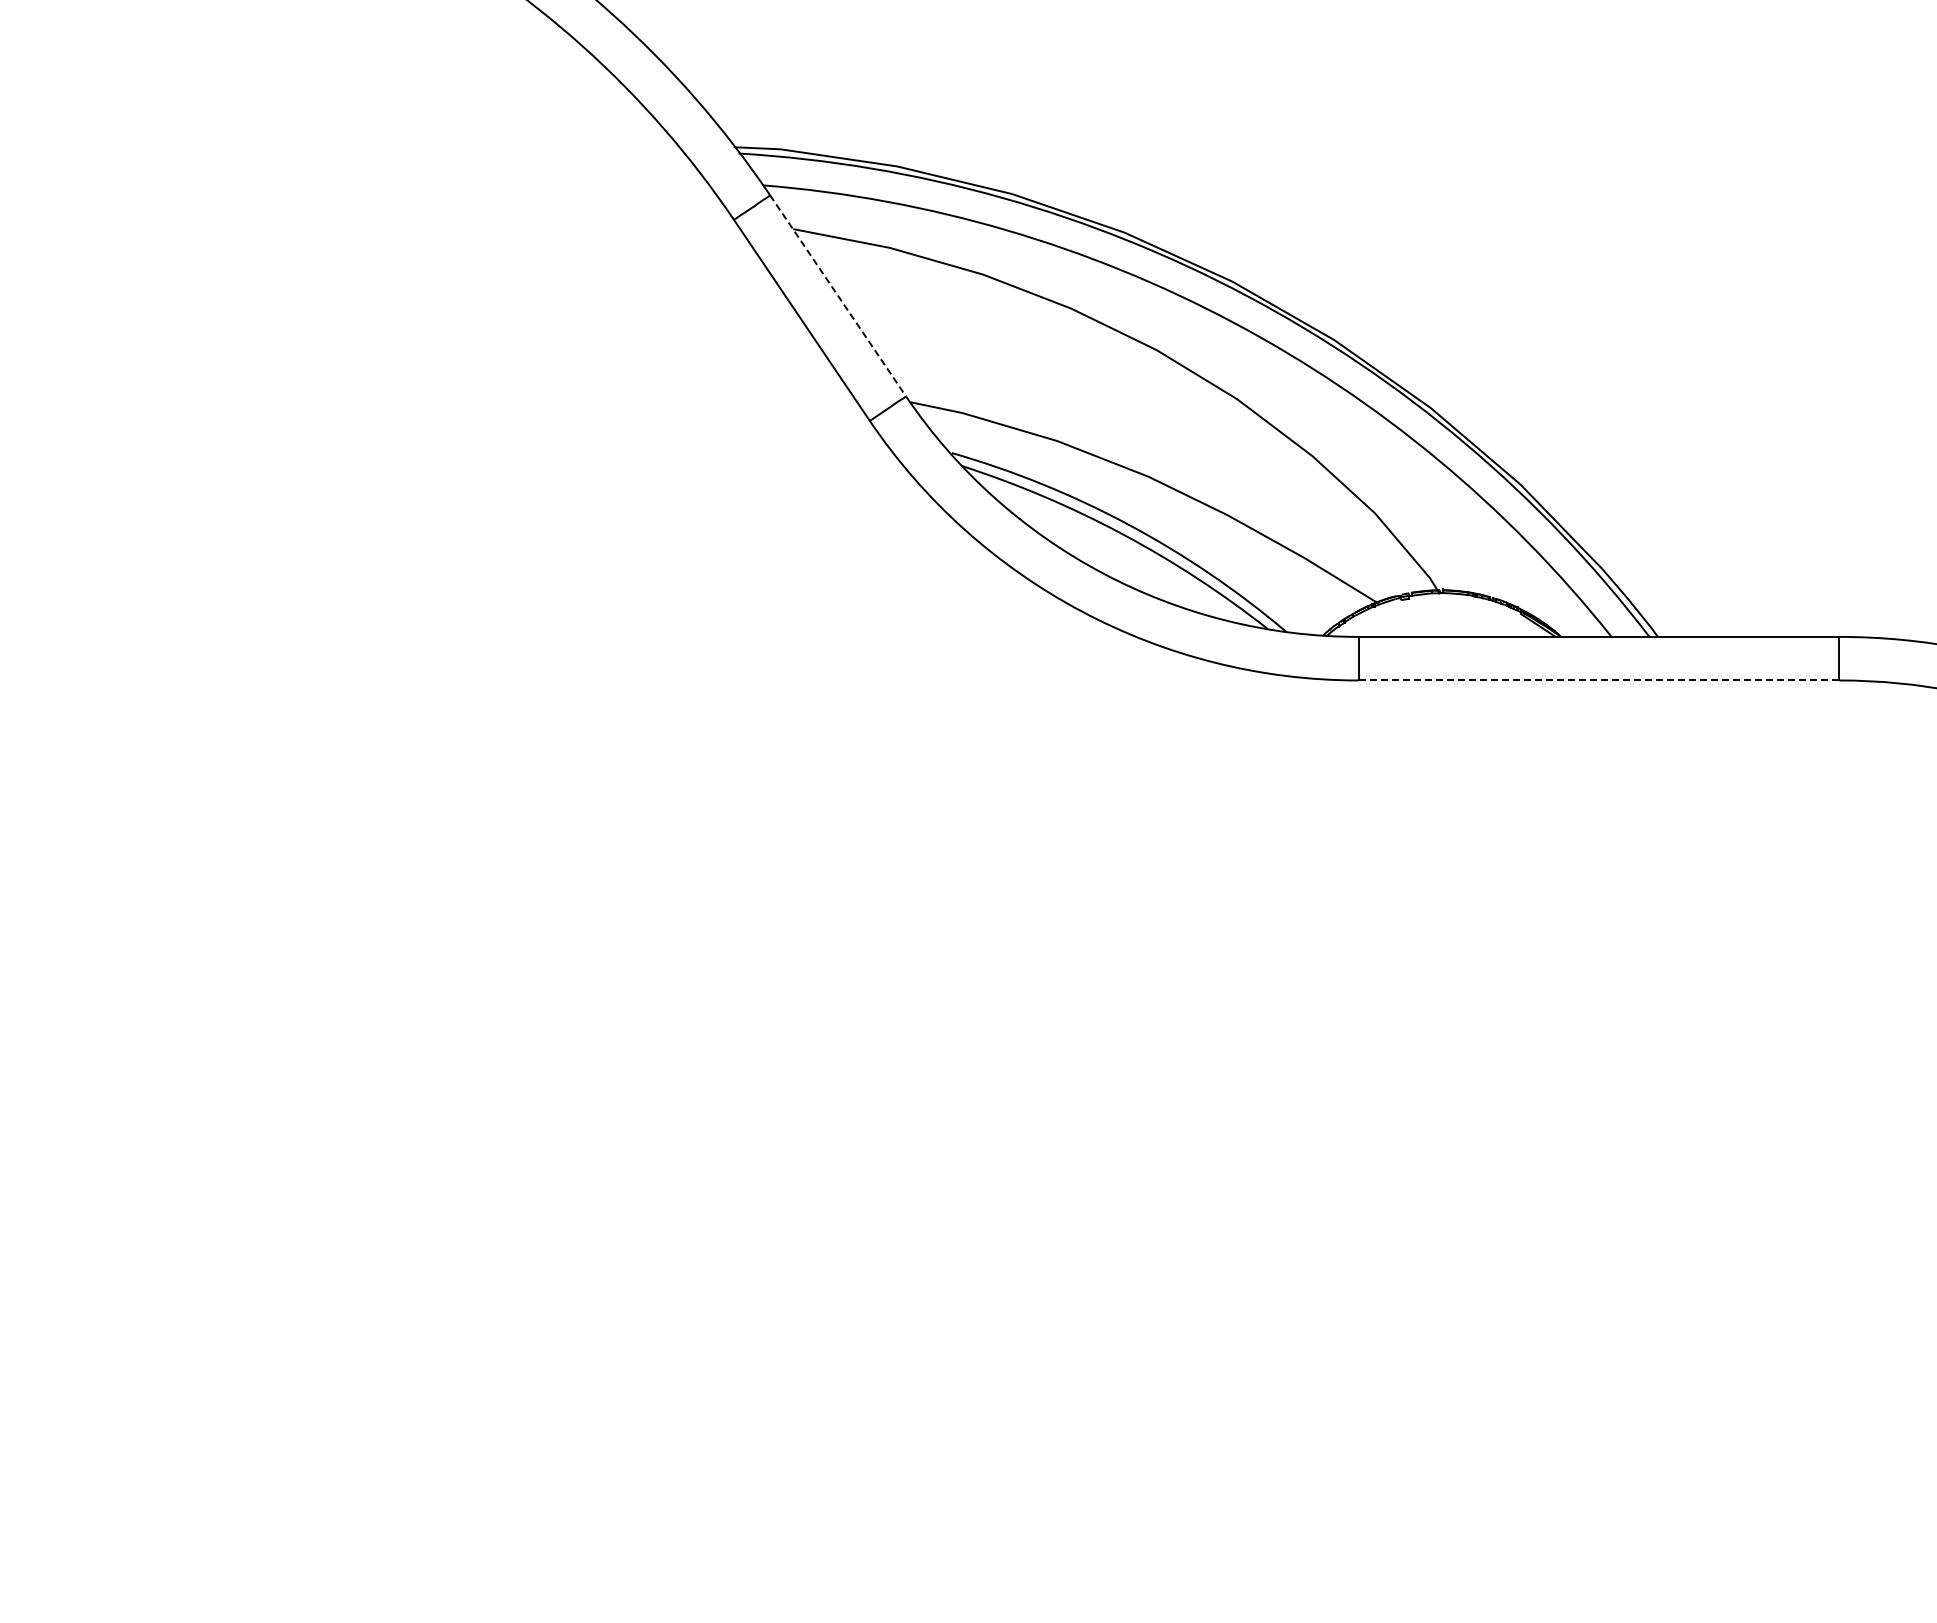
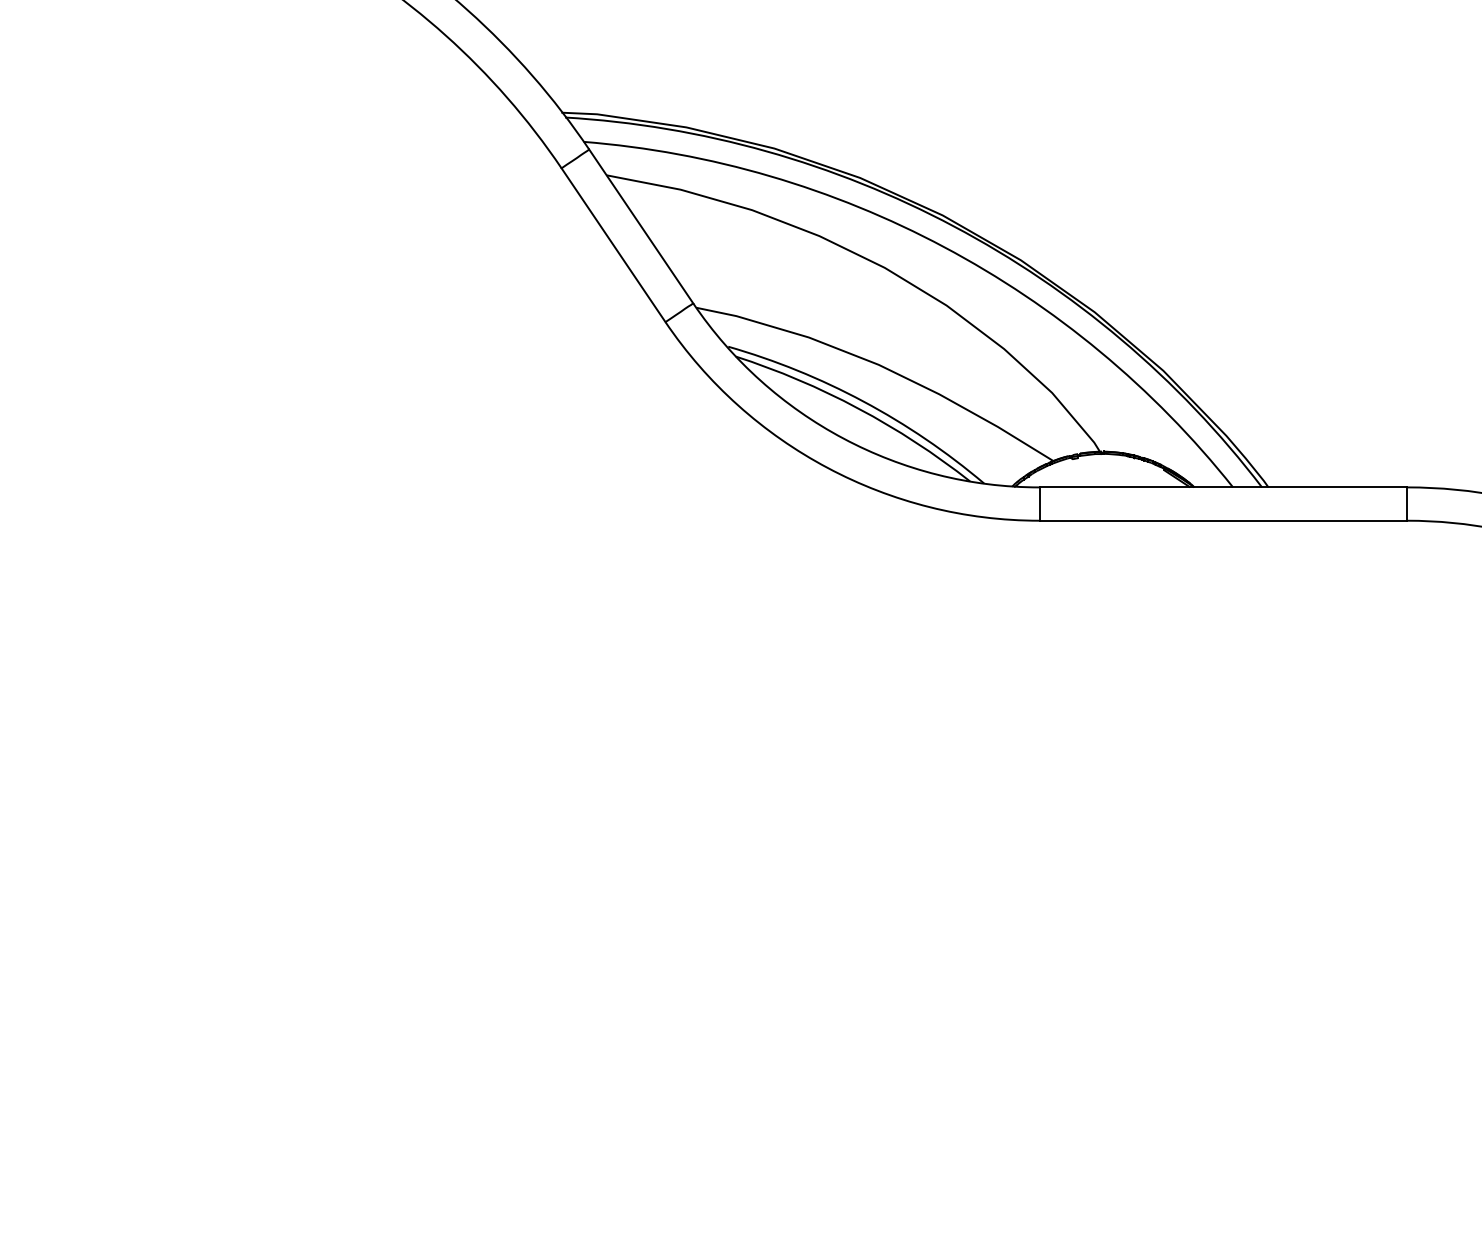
line: (838, 296) -> (641, 226), dashed -> solid
line: (1598, 680) -> (1223, 520), dashed -> solid

